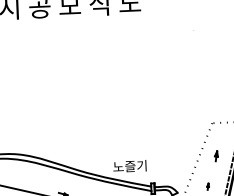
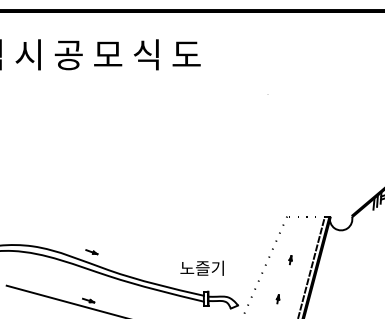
part: (216, 156) -> (290, 260), size x0.62
part: (63, 157) -> (91, 252), added
text: (129, 165) -> (201, 267), moved

